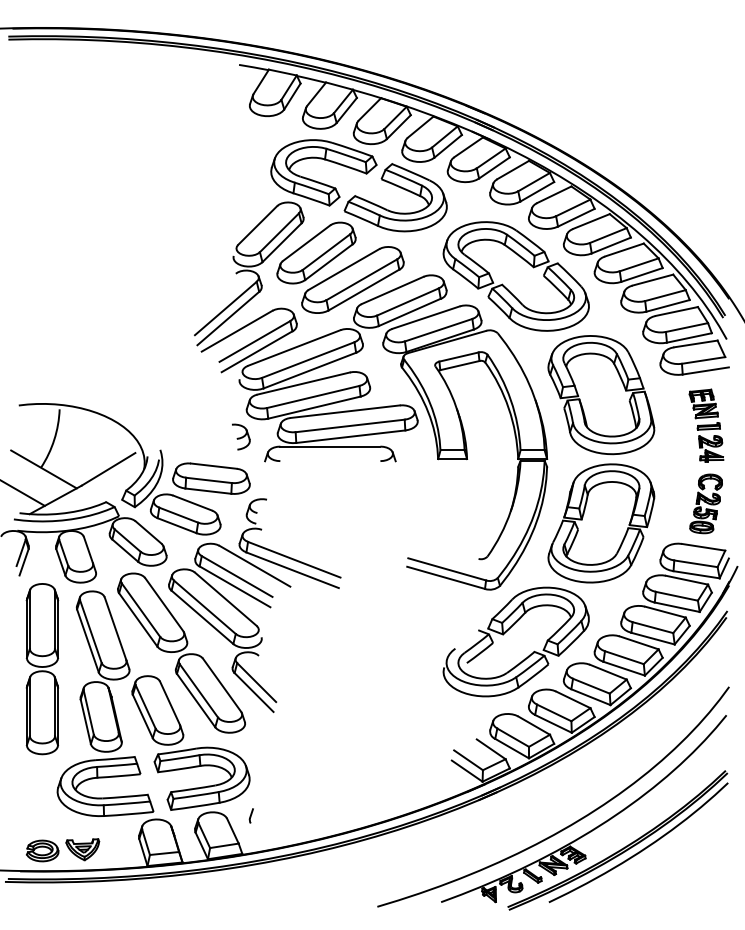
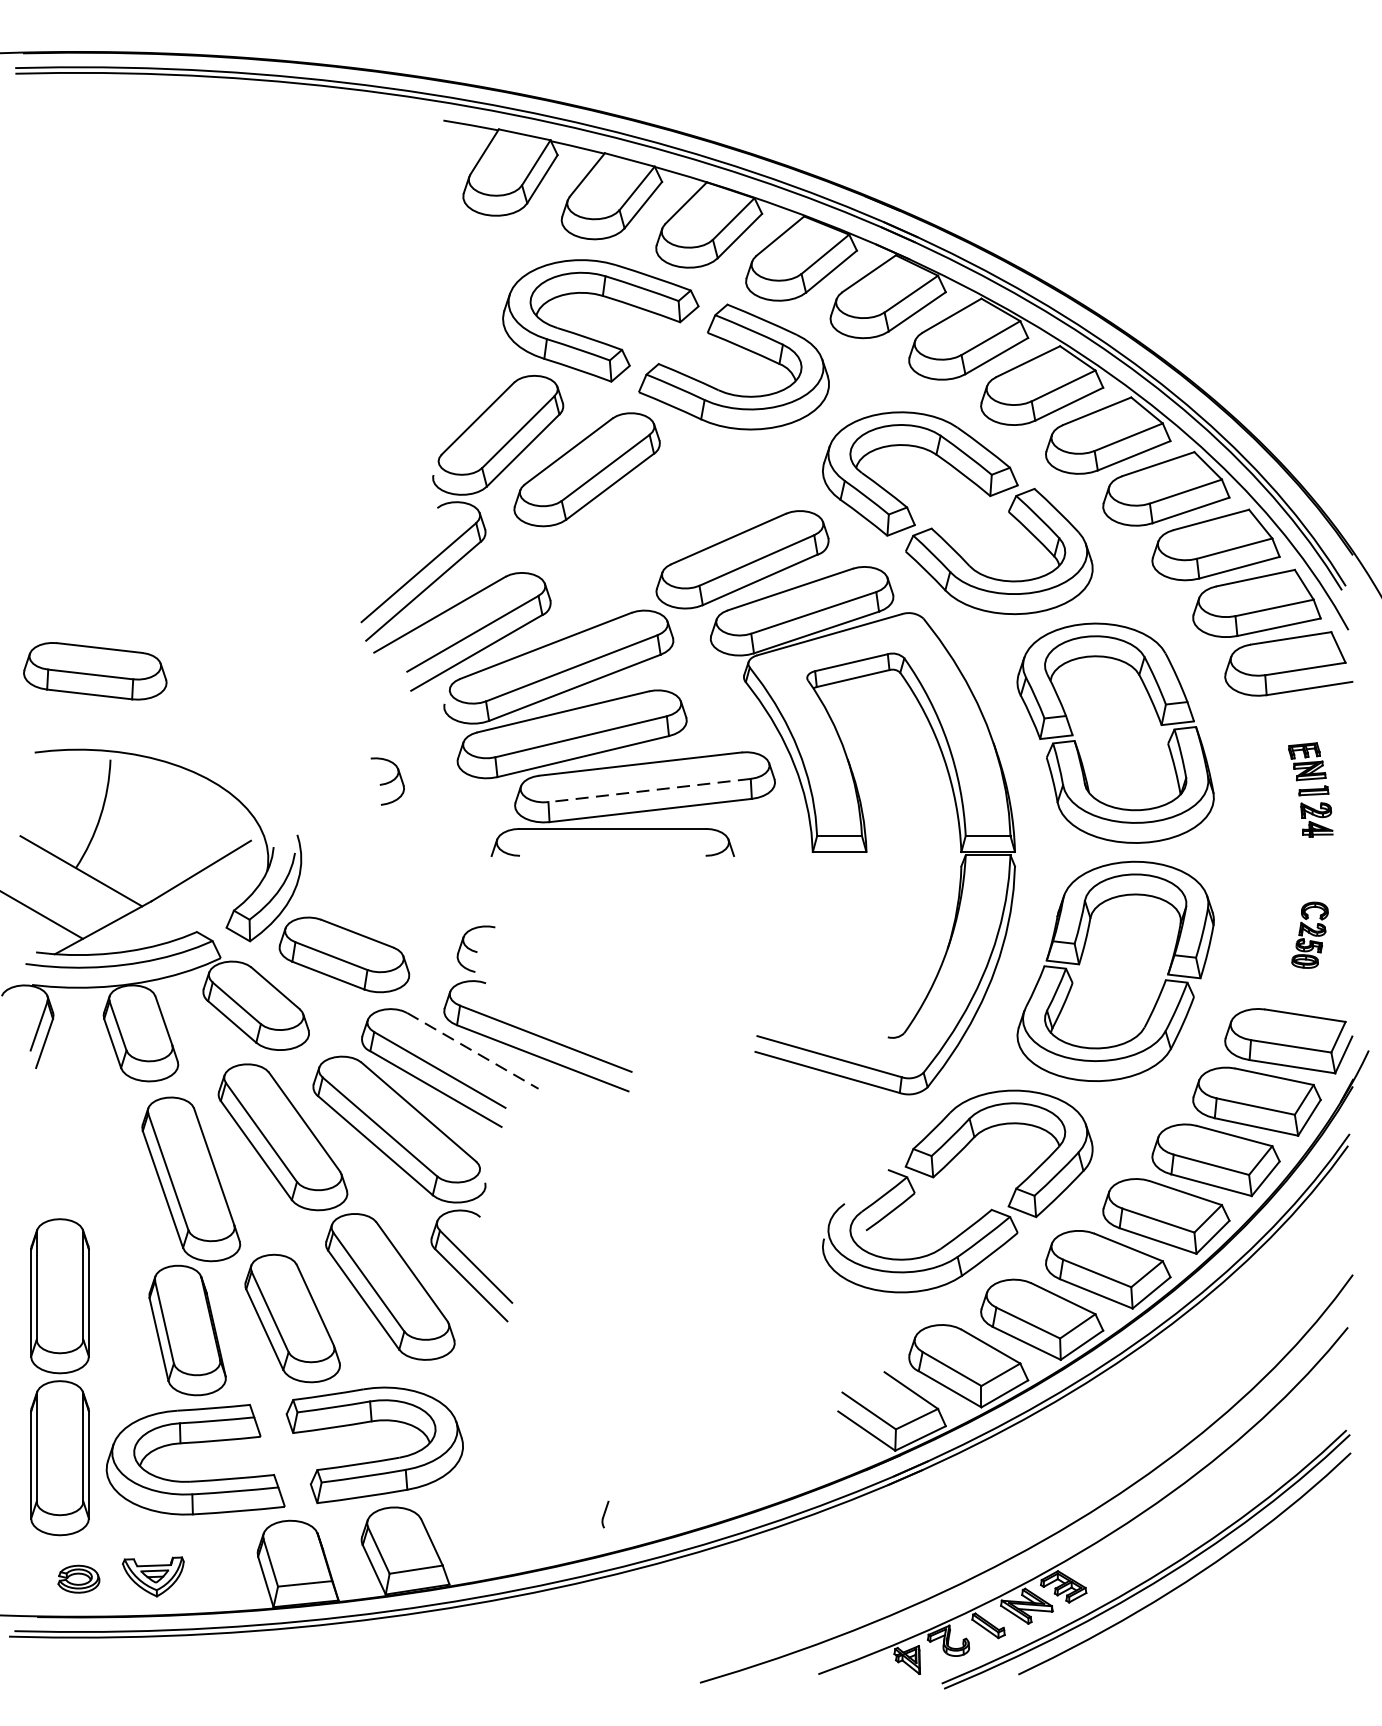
part: (352, 279) -> (653, 518), removed
line: (350, 425) -> (650, 789), solid -> dashed
part: (706, 425) -> (1310, 789), size x0.7
part: (241, 436) -> (388, 780), moved
part: (211, 478) -> (95, 670), moved
part: (705, 503) -> (1308, 934), size x0.6
line: (254, 566) -> (472, 1051), solid -> dashed
part: (42, 669) -> (60, 1377), moved
part: (250, 815) -> (603, 1513), moved
part: (42, 850) -> (78, 1578), size x0.7

